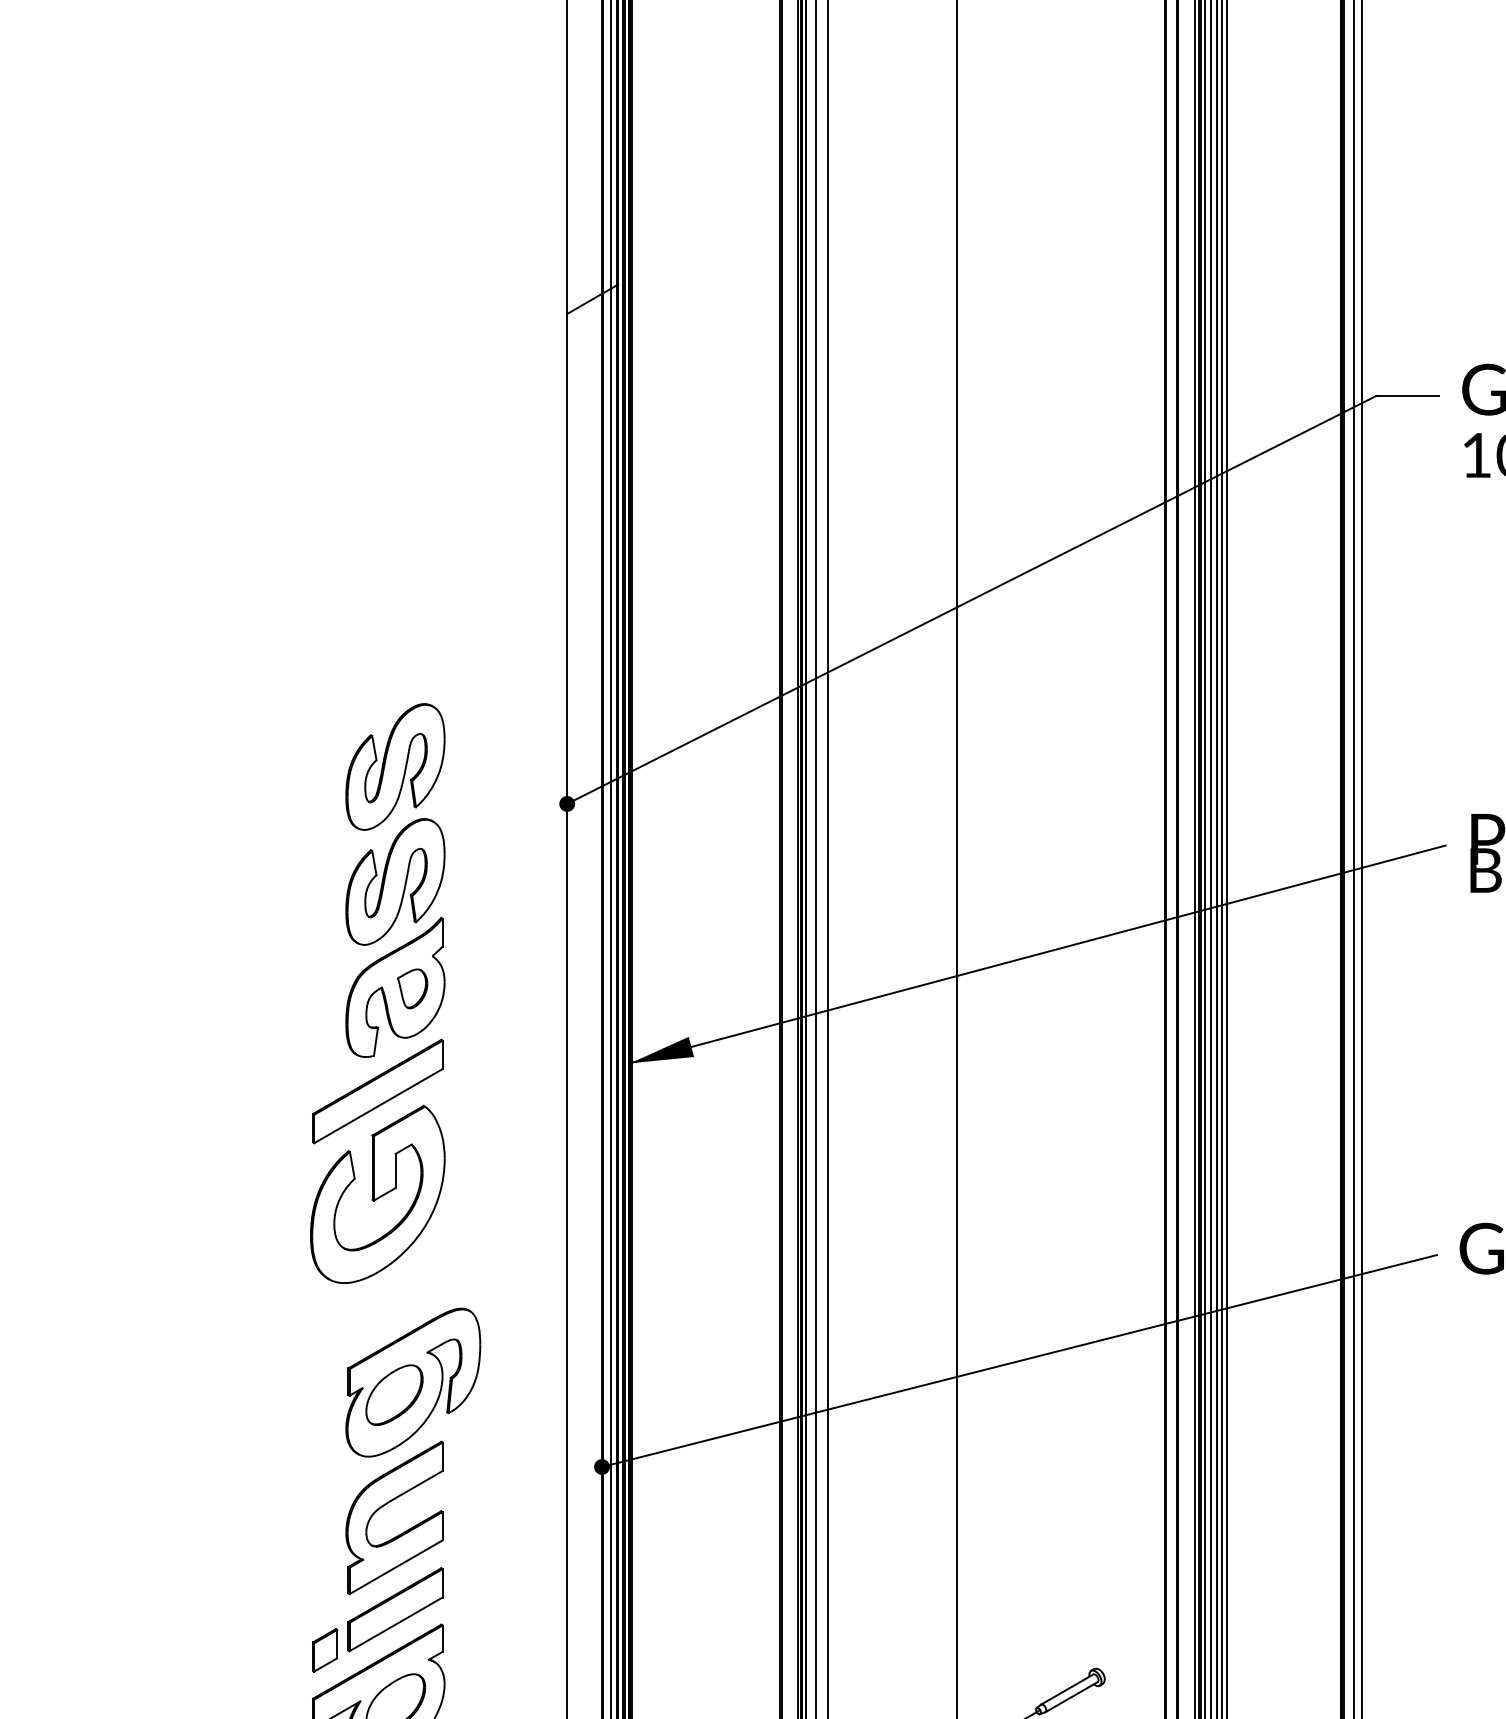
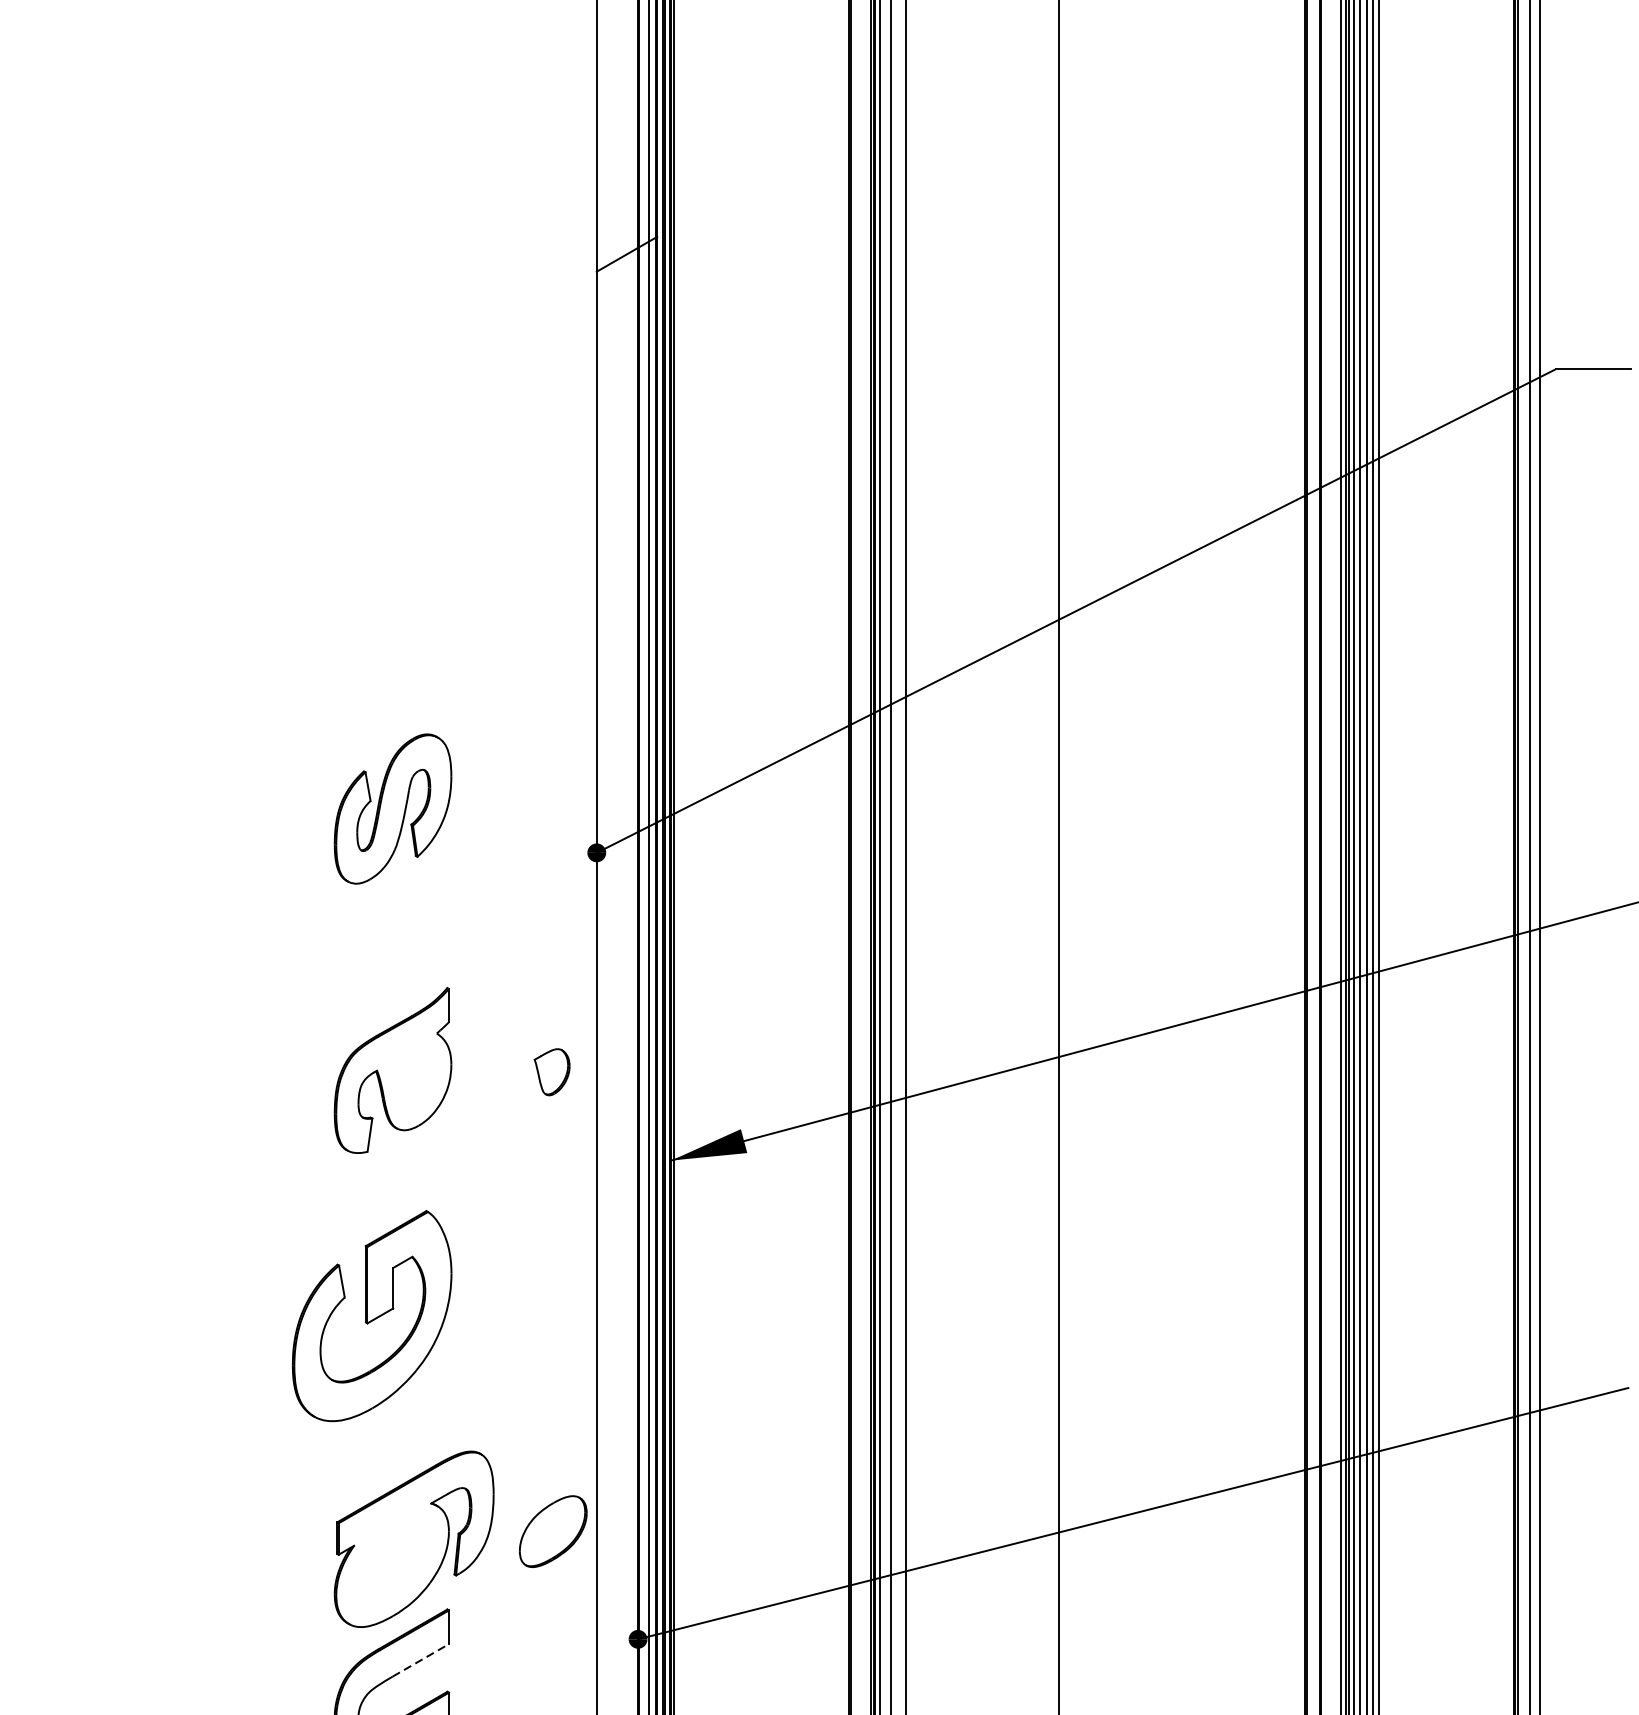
part: (395, 881) -> (393, 944), removed
part: (412, 988) -> (552, 1071), moved
part: (377, 1091) -> (371, 1193), removed
part: (394, 1394) -> (553, 1530), moved
line: (419, 1484) -> (421, 1660), solid -> dashed

